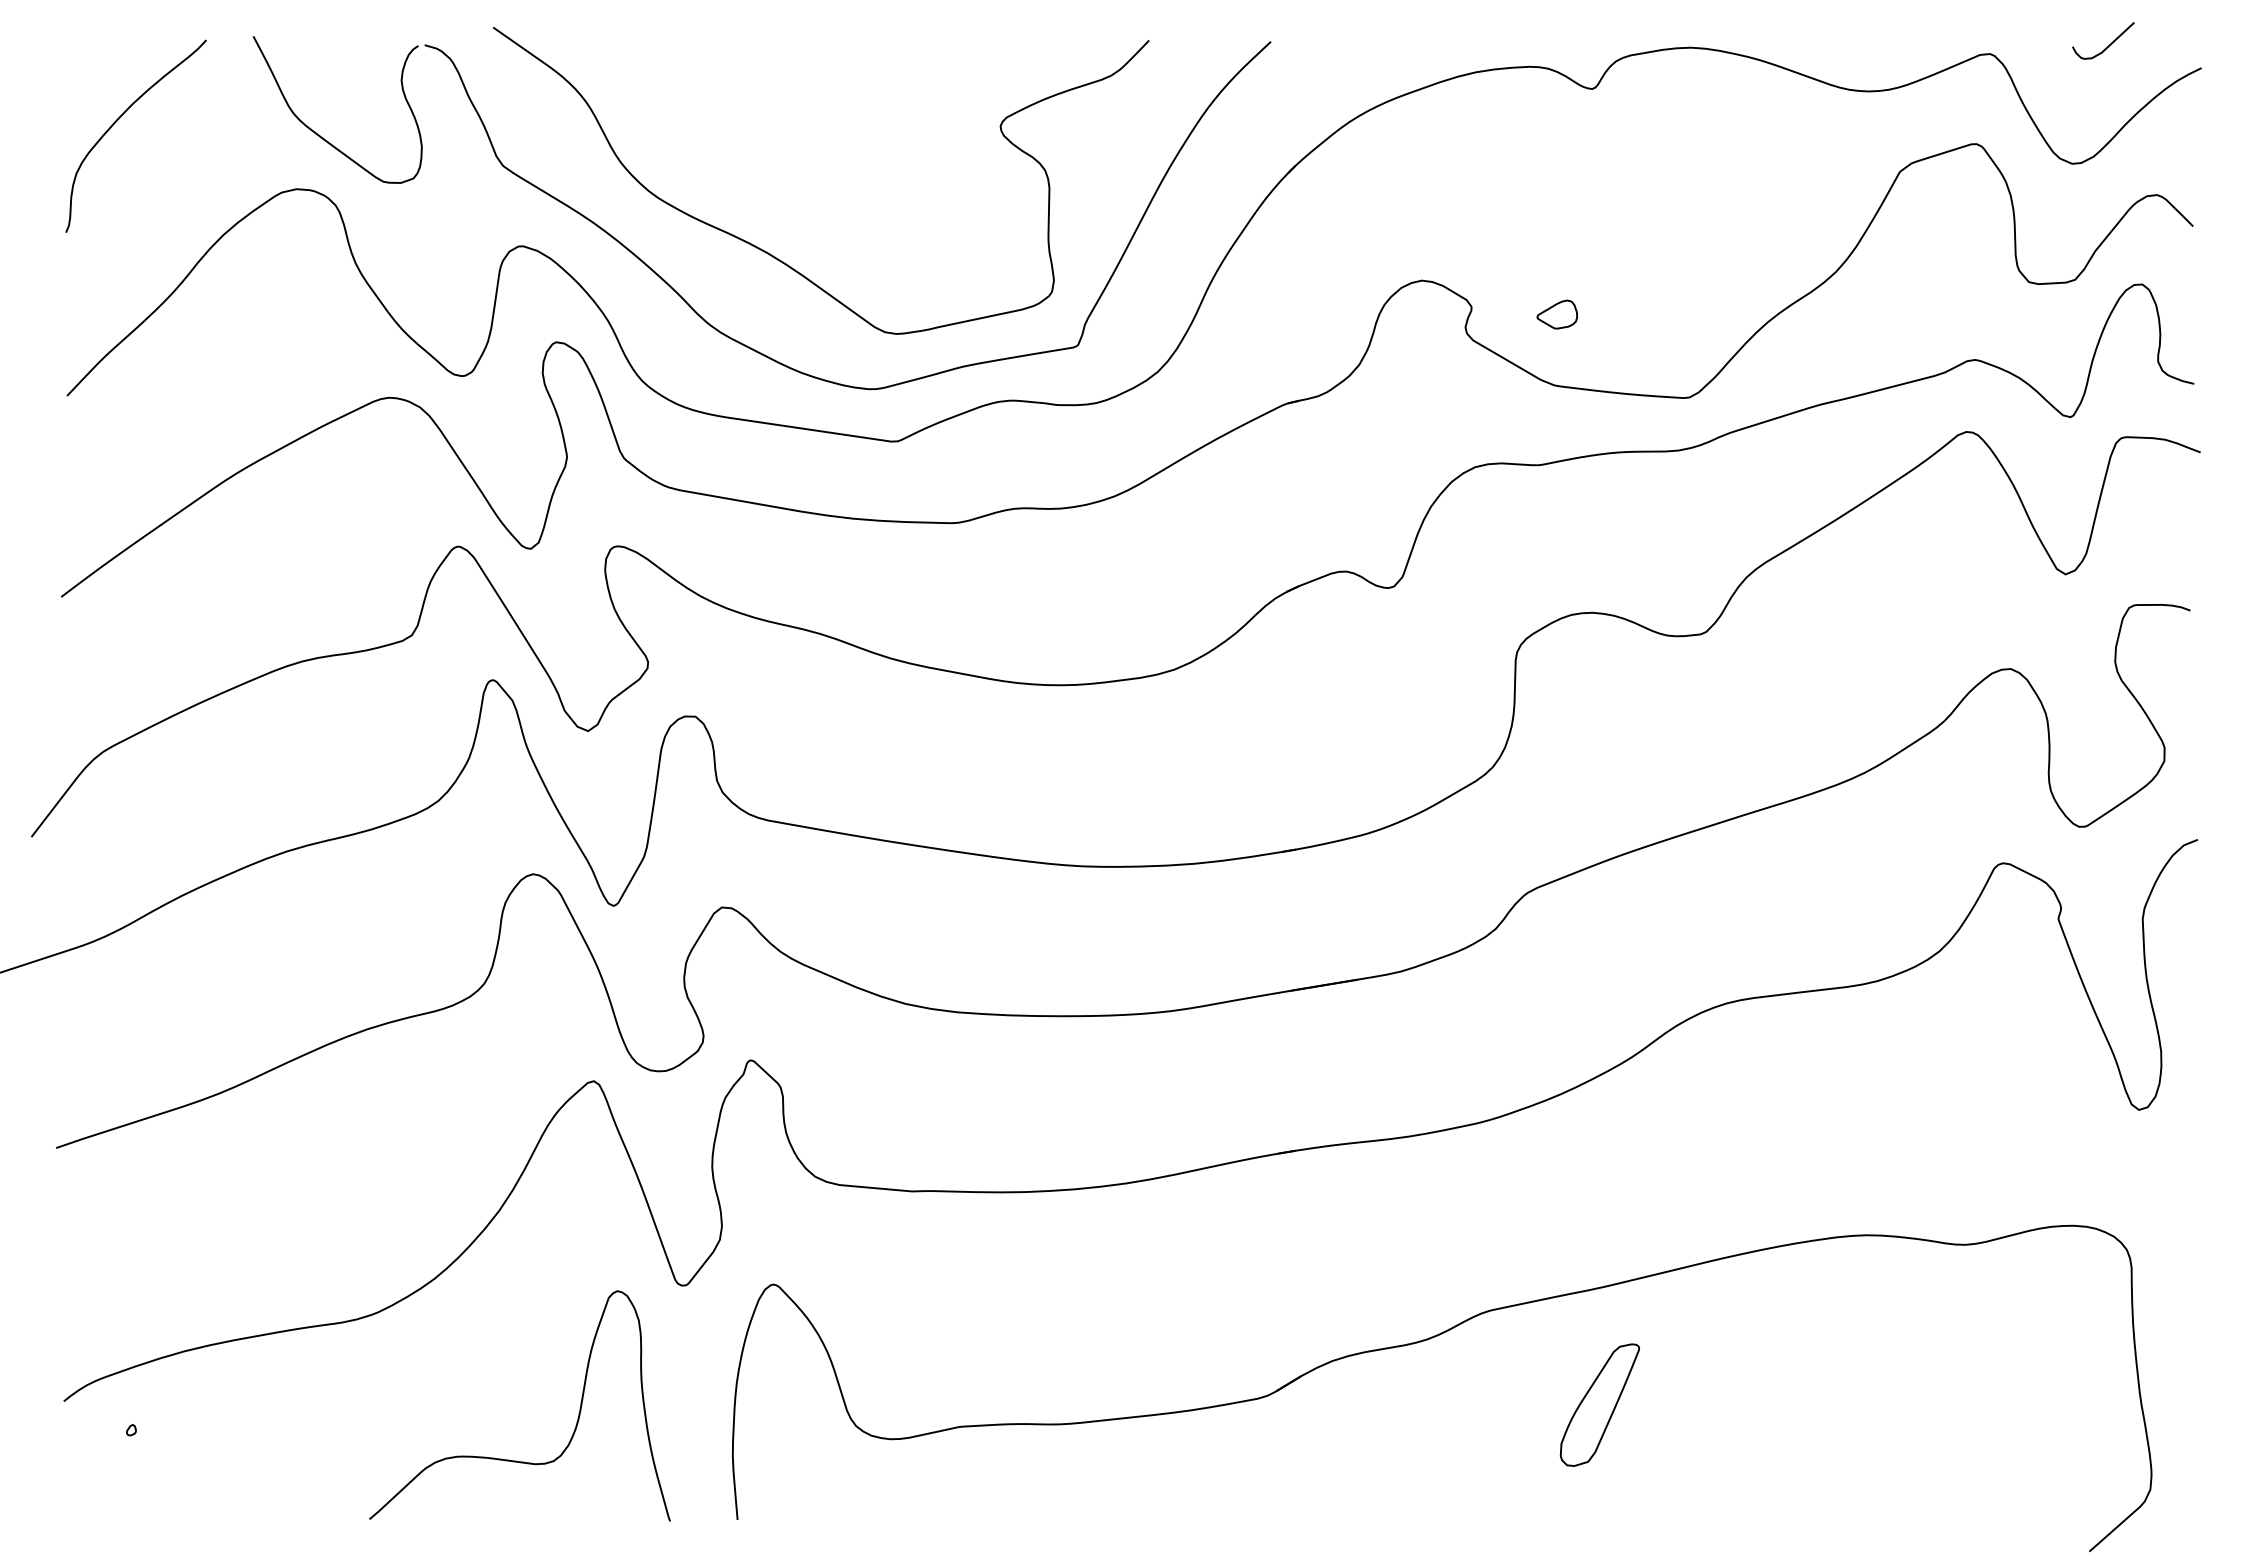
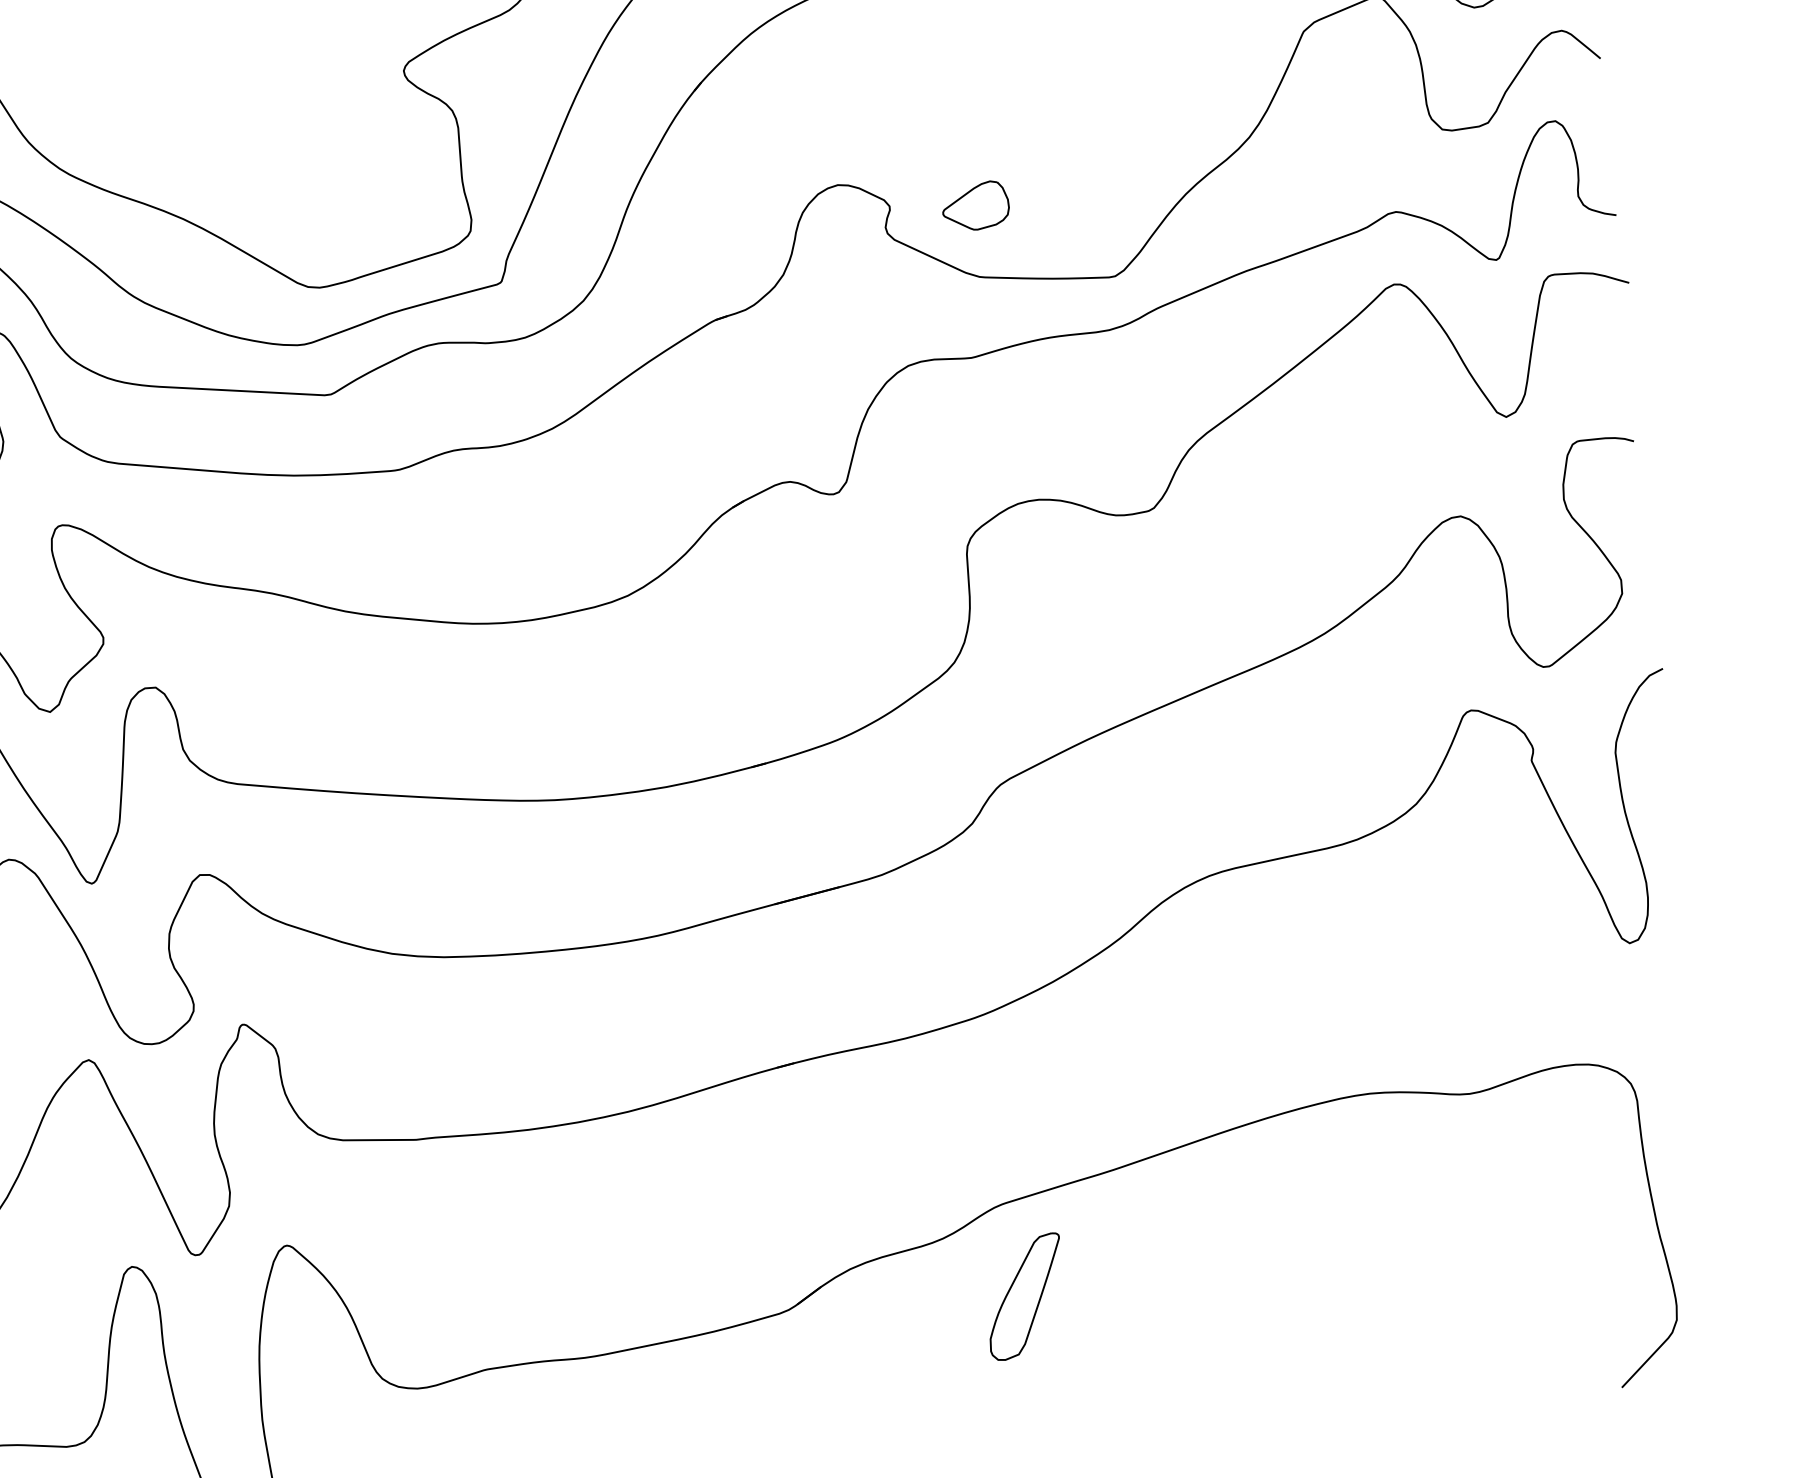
part: (1557, 314) -> (975, 206), size x1.67
part: (1599, 1404) -> (1024, 1296), moved

